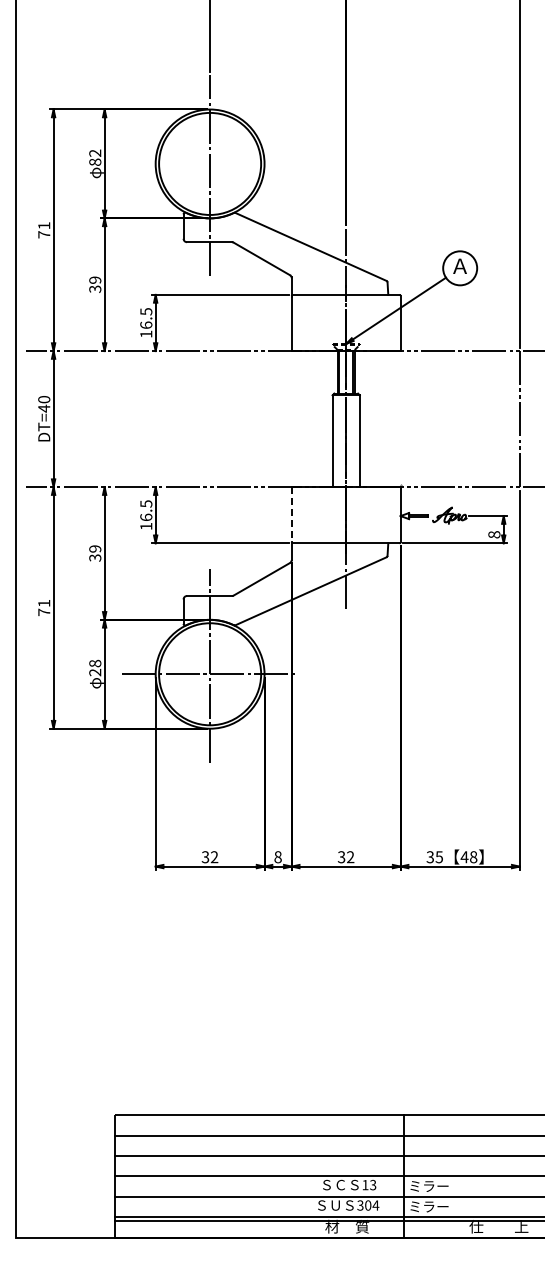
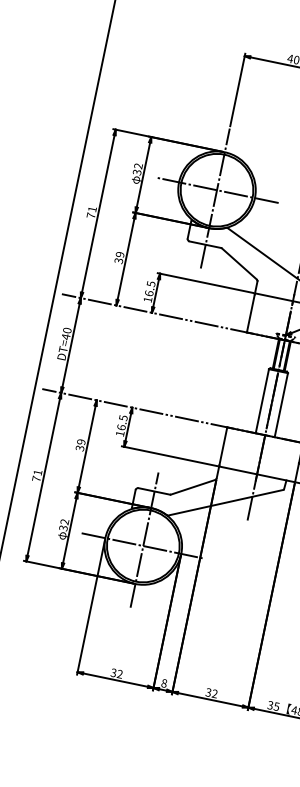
text: (95, 161) -> (137, 171), 82 -> 32
line: (209, 163) -> (216, 189), added
line: (291, 514) -> (223, 446), dashed -> solid
text: (95, 667) -> (64, 524), 28 -> 32

